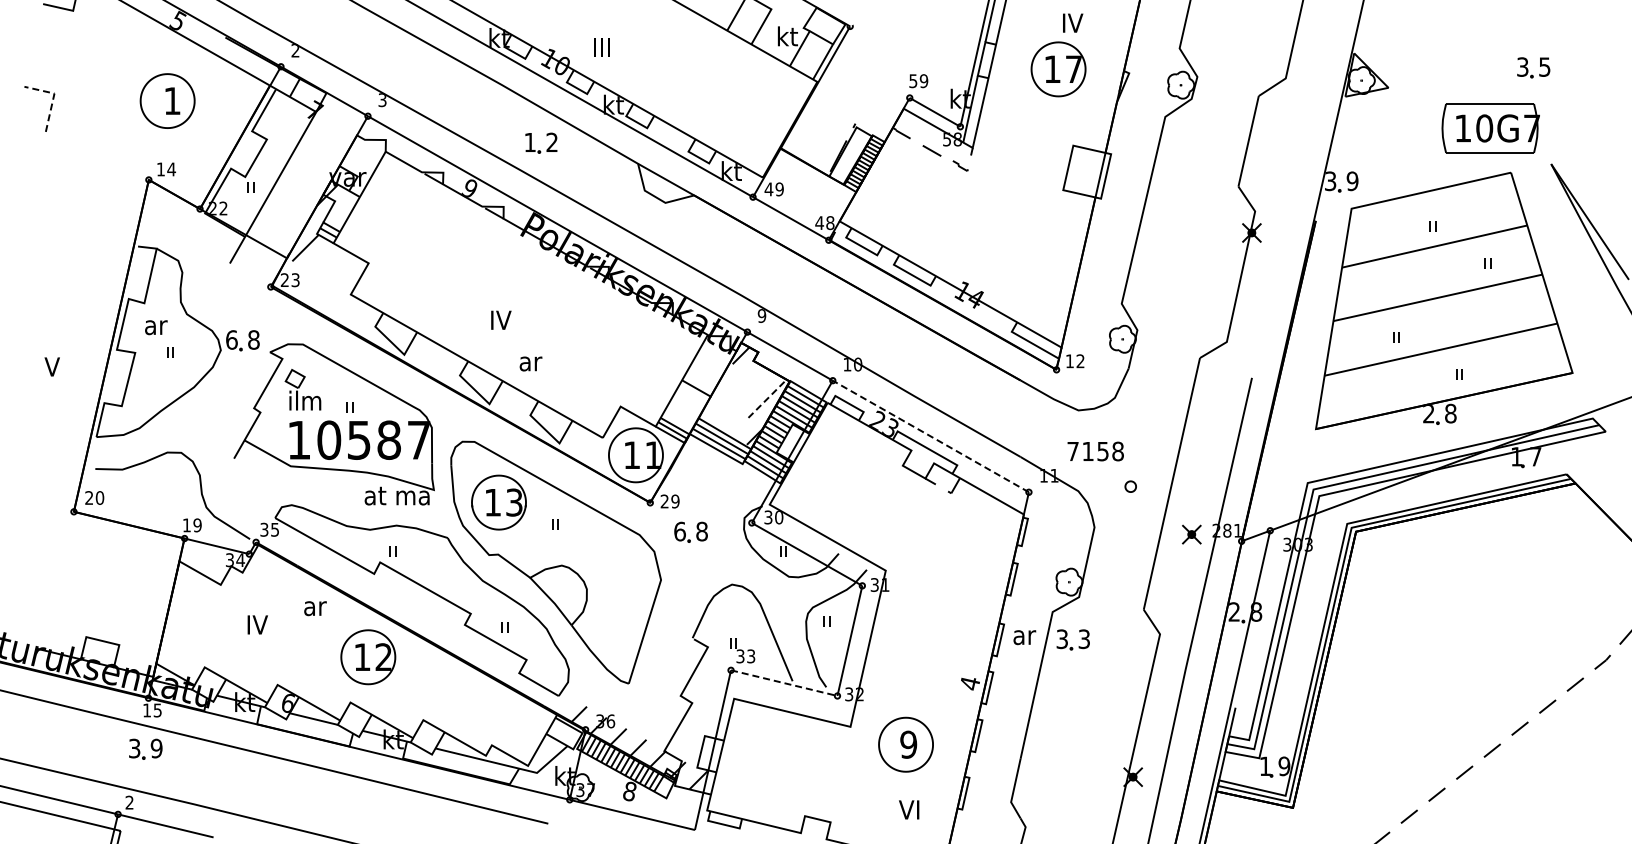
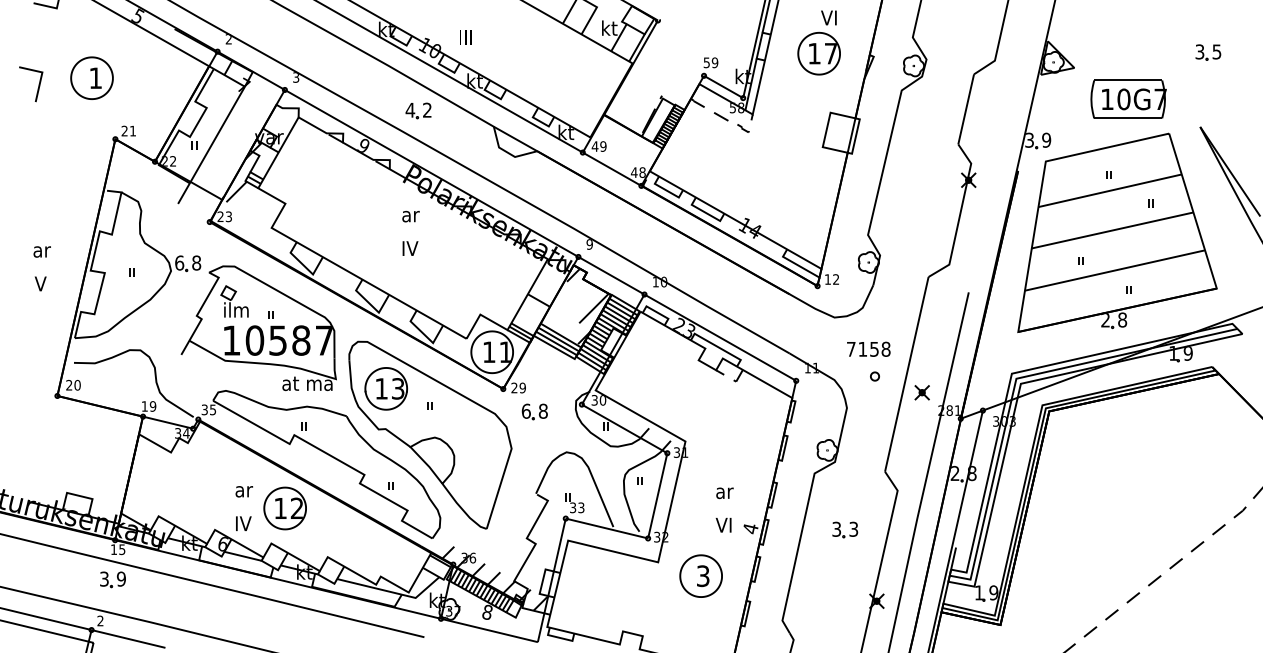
text: (1072, 22) -> (829, 17), IV -> VI
part: (1533, 67) -> (1208, 52), moved
line: (53, 97) -> (41, 75), dashed -> solid
part: (167, 100) -> (91, 77), moved
part: (1490, 128) -> (1128, 99), moved
text: (530, 142) -> (410, 110), 1 -> 4
text: (166, 169) -> (129, 131), 14 -> 21
text: (501, 319) -> (410, 247), moved
text: (156, 327) -> (42, 251), moved
text: (530, 363) -> (410, 216), moved
line: (767, 398) -> (593, 308), dashed -> solid
line: (930, 436) -> (720, 337), dashed -> solid
text: (1095, 451) -> (868, 349), moved
text: (1535, 456) -> (1188, 353), 7 -> 9
part: (1191, 534) -> (921, 392), moved
text: (315, 608) -> (244, 491), moved
text: (257, 624) -> (243, 523), moved
text: (1024, 637) -> (724, 493), moved
part: (1072, 639) -> (844, 529), moved
line: (784, 683) -> (607, 528), dashed -> solid
text: (908, 744) -> (703, 575), 9 -> 3
text: (909, 809) -> (723, 524), moved

